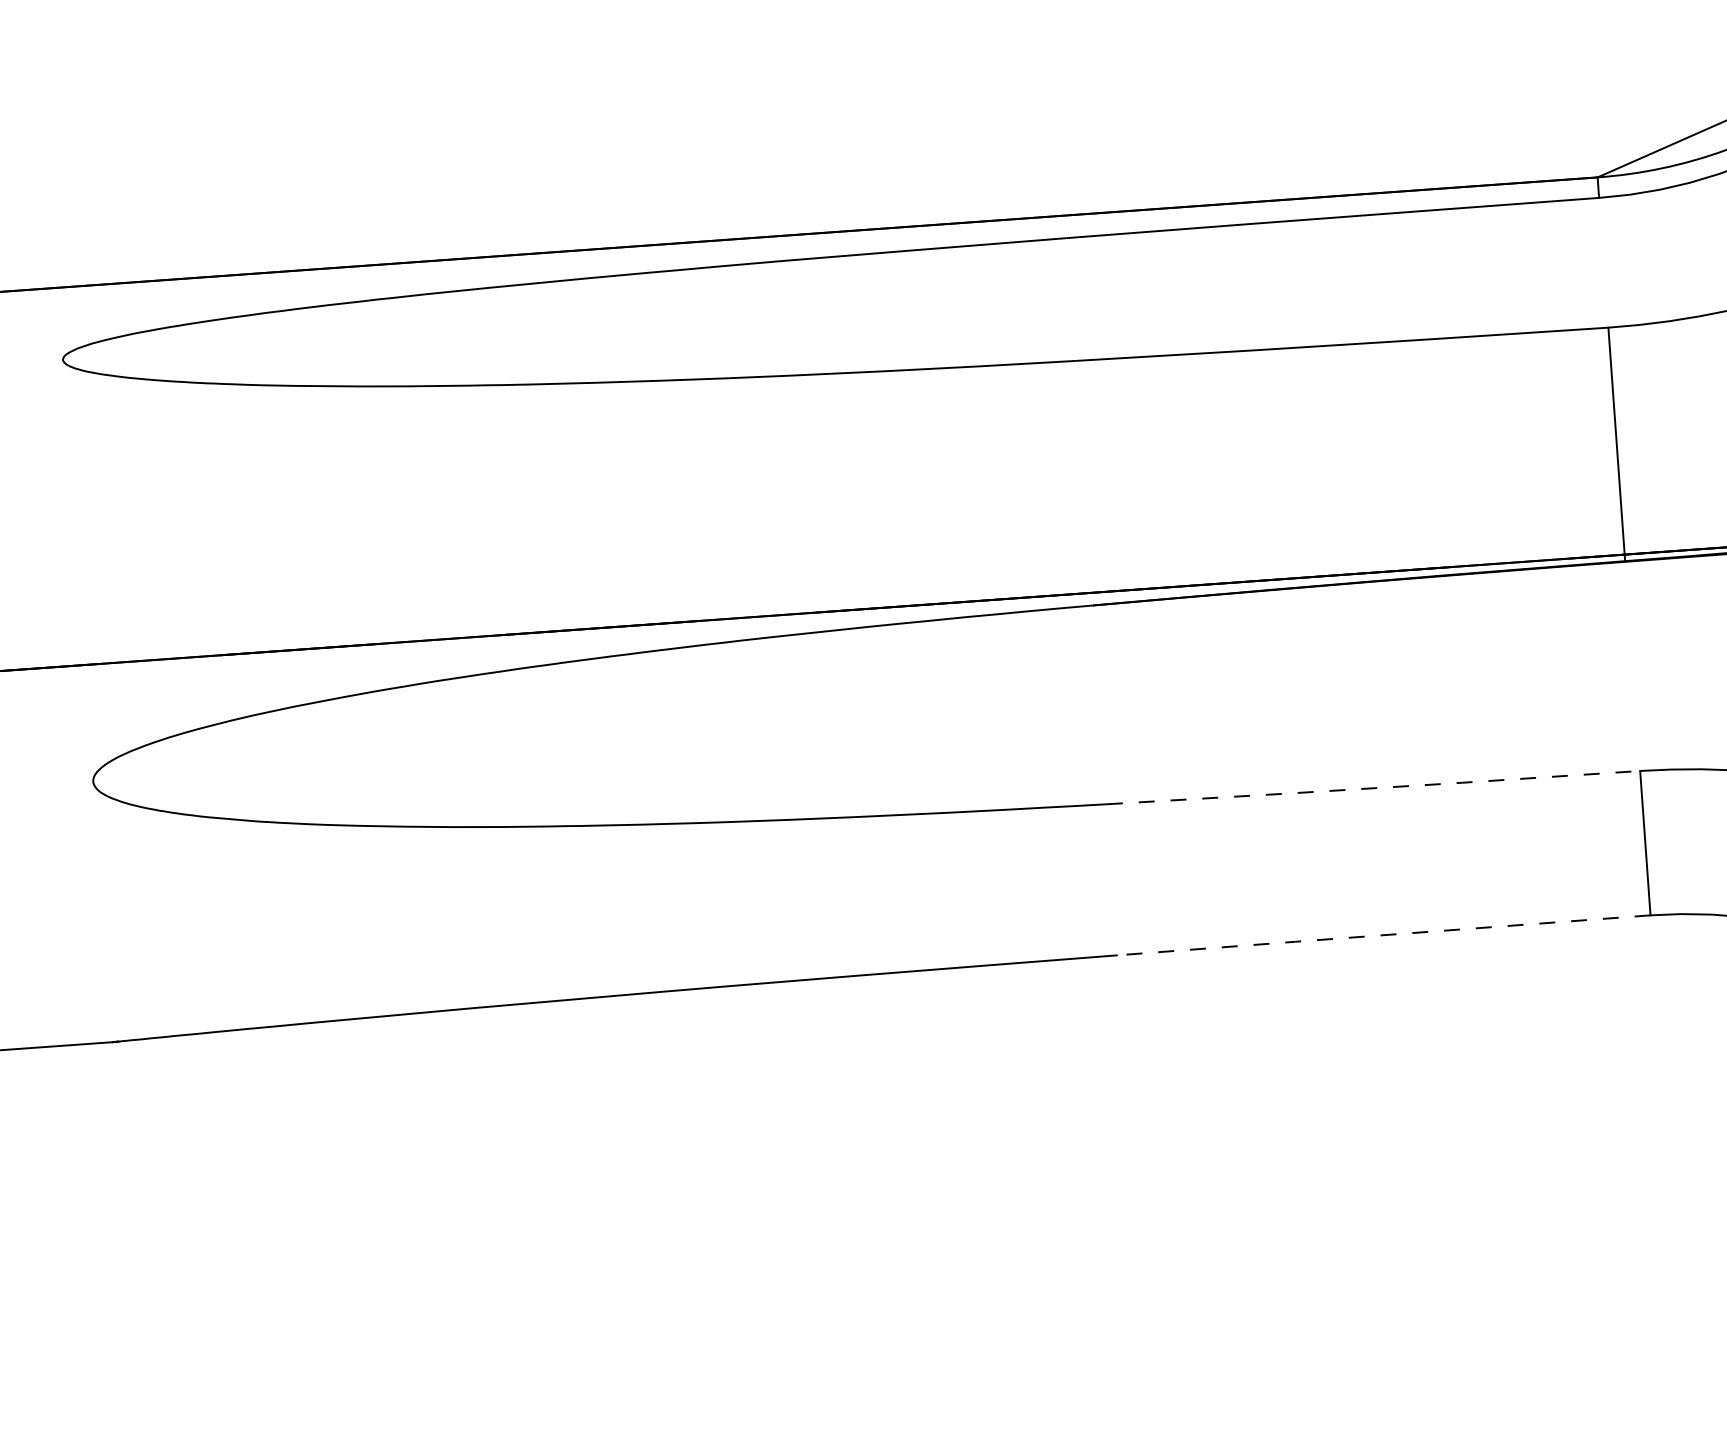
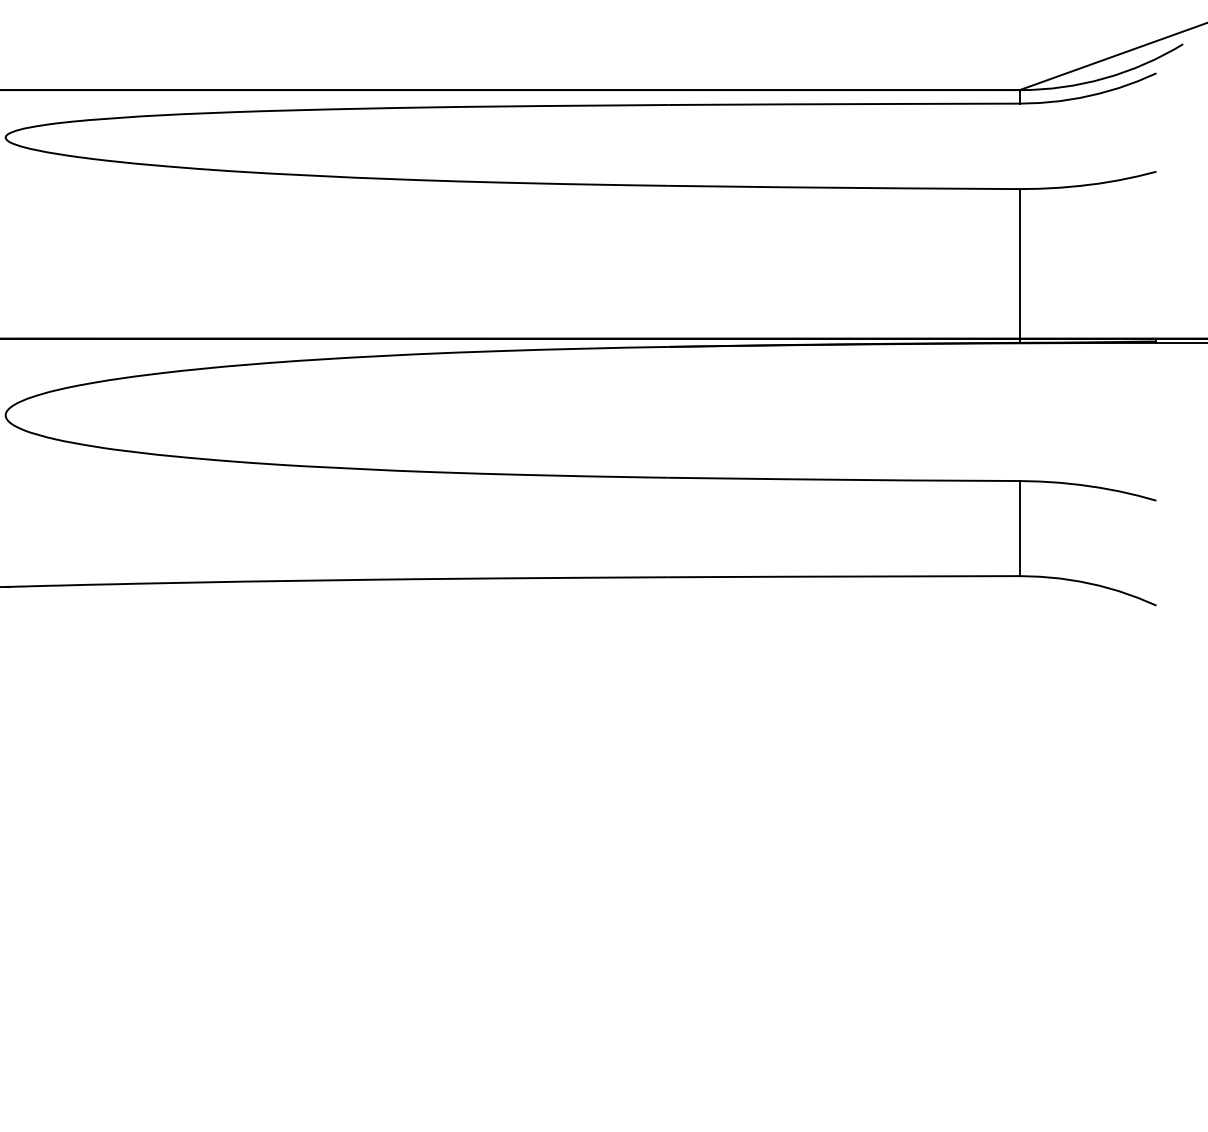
line: (1374, 787) -> (844, 479), dashed -> solid
line: (1384, 935) -> (844, 576), dashed -> solid

